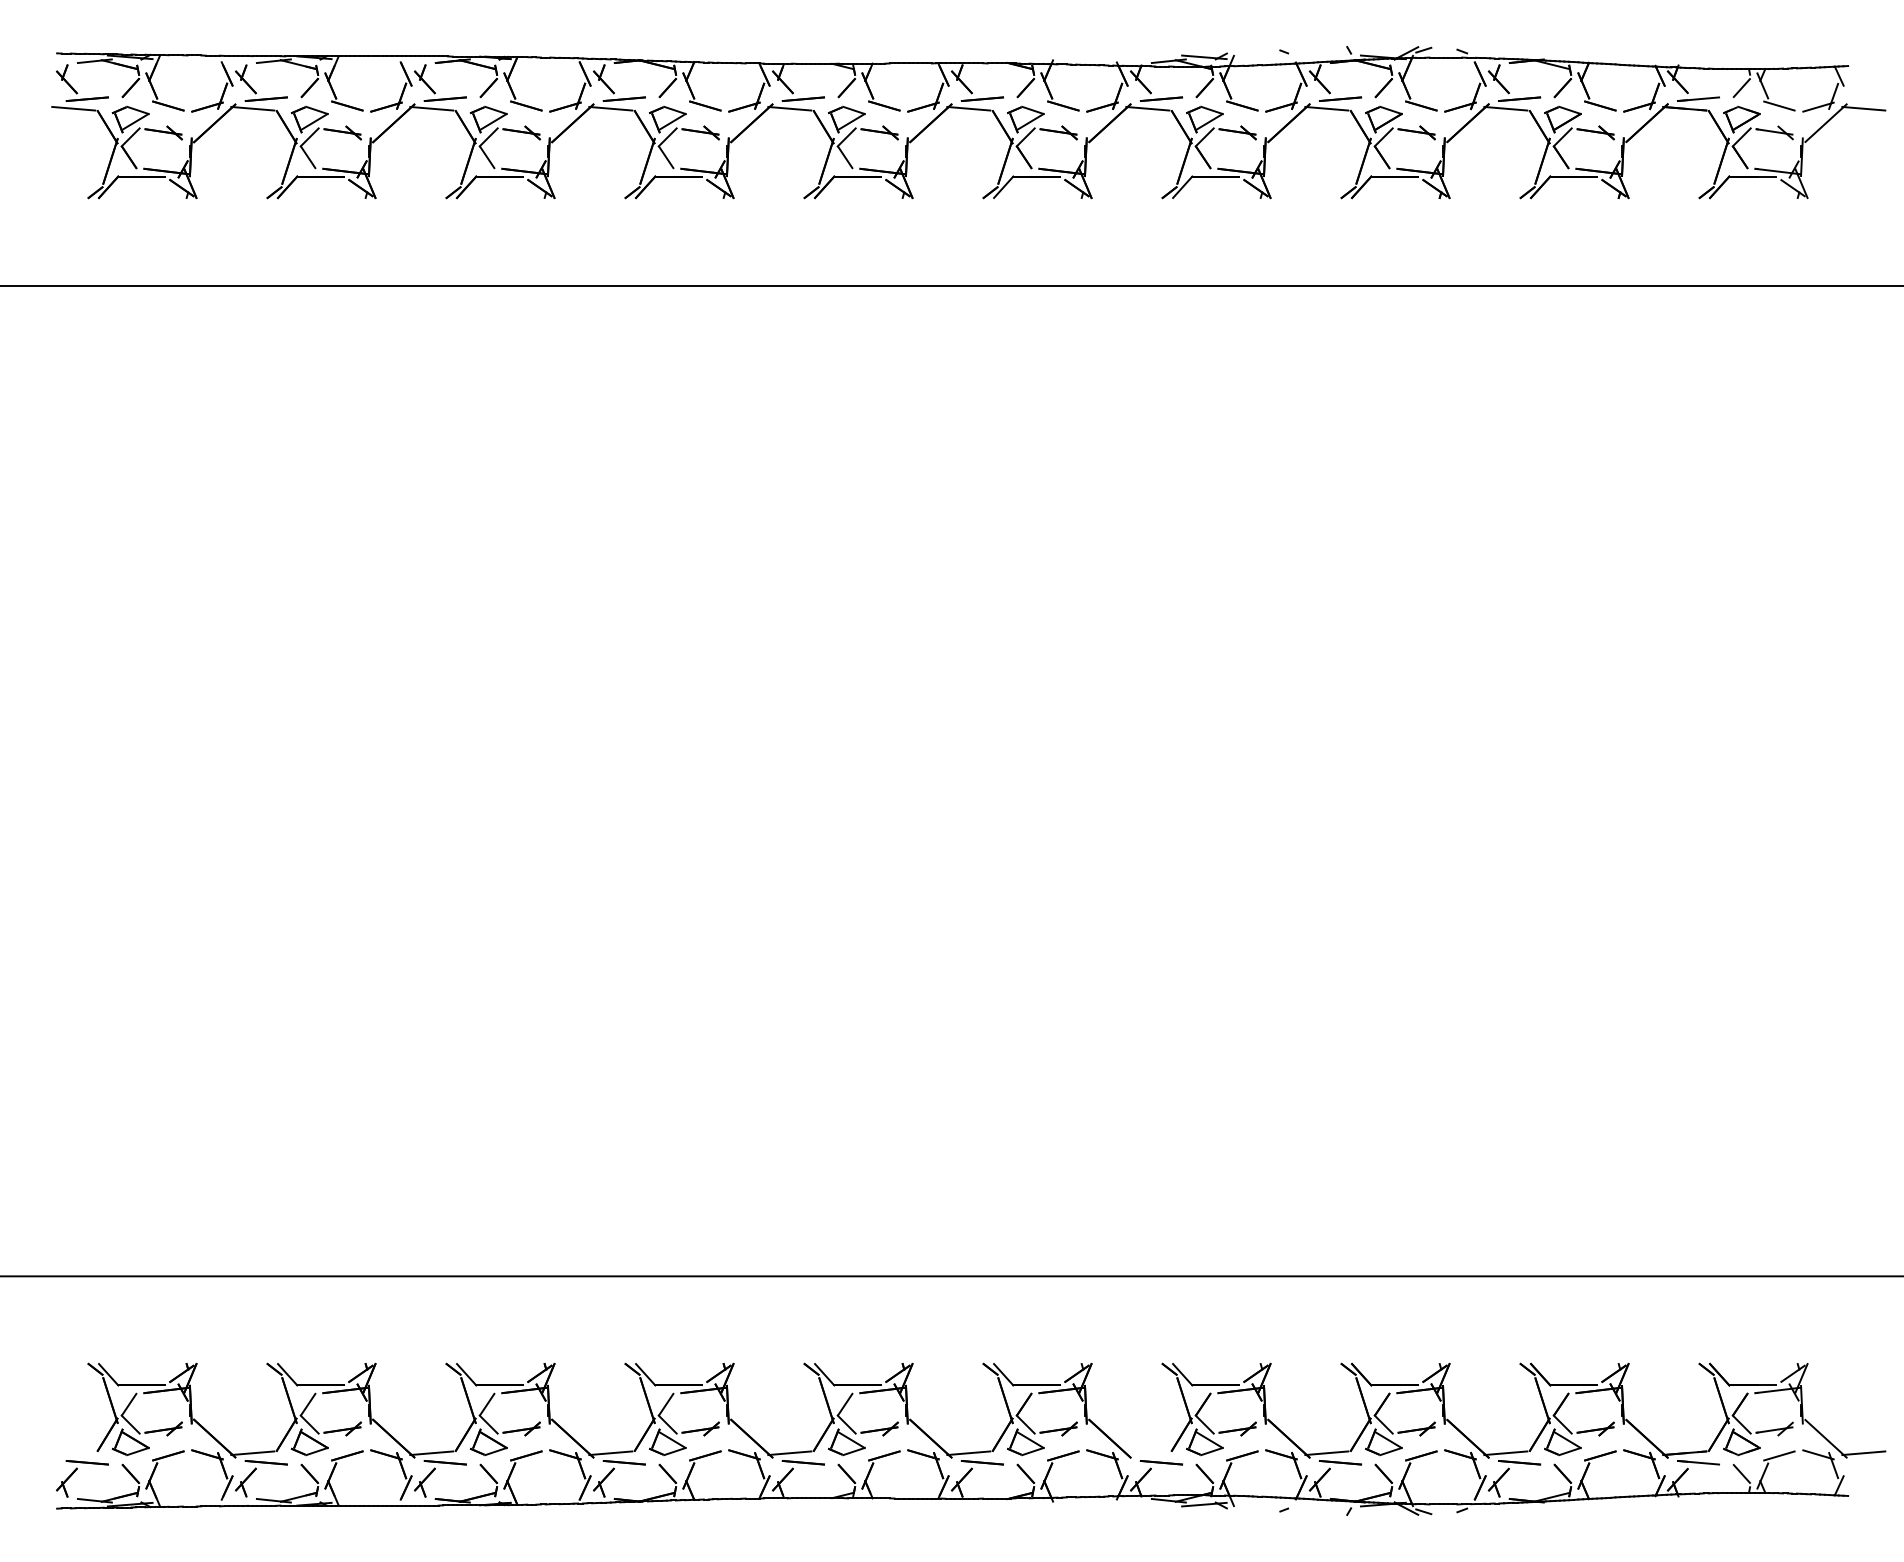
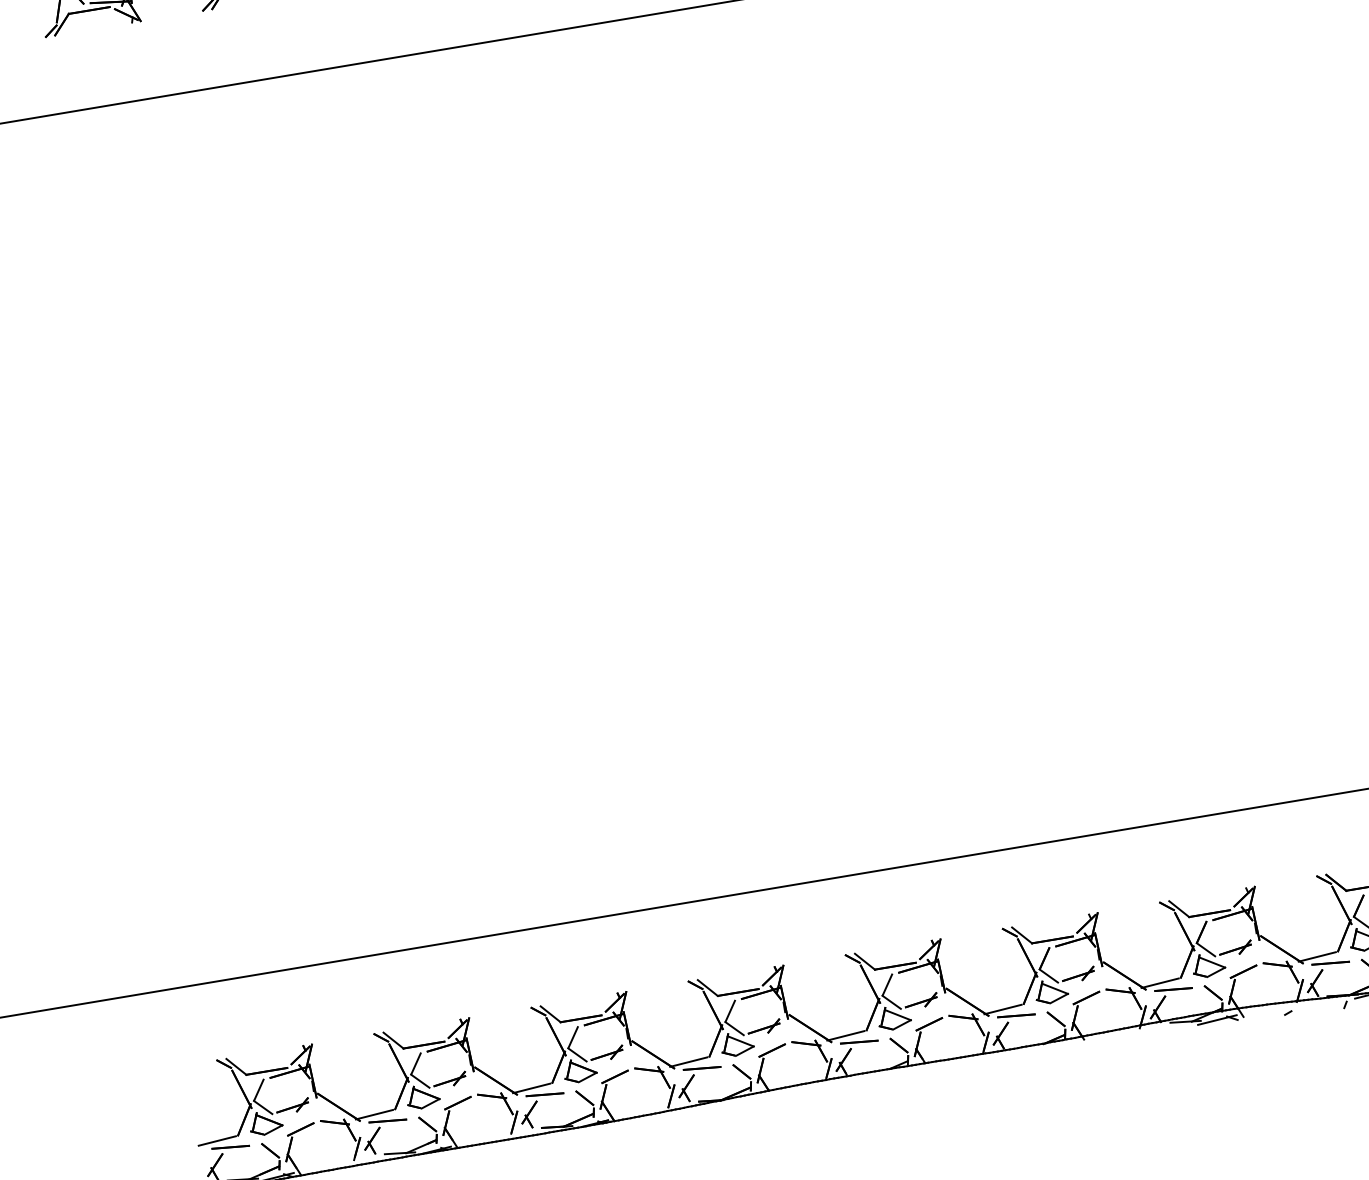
line: (73, 1453) -> (217, 1141), added
line: (1147, 1453) -> (1159, 983), added

